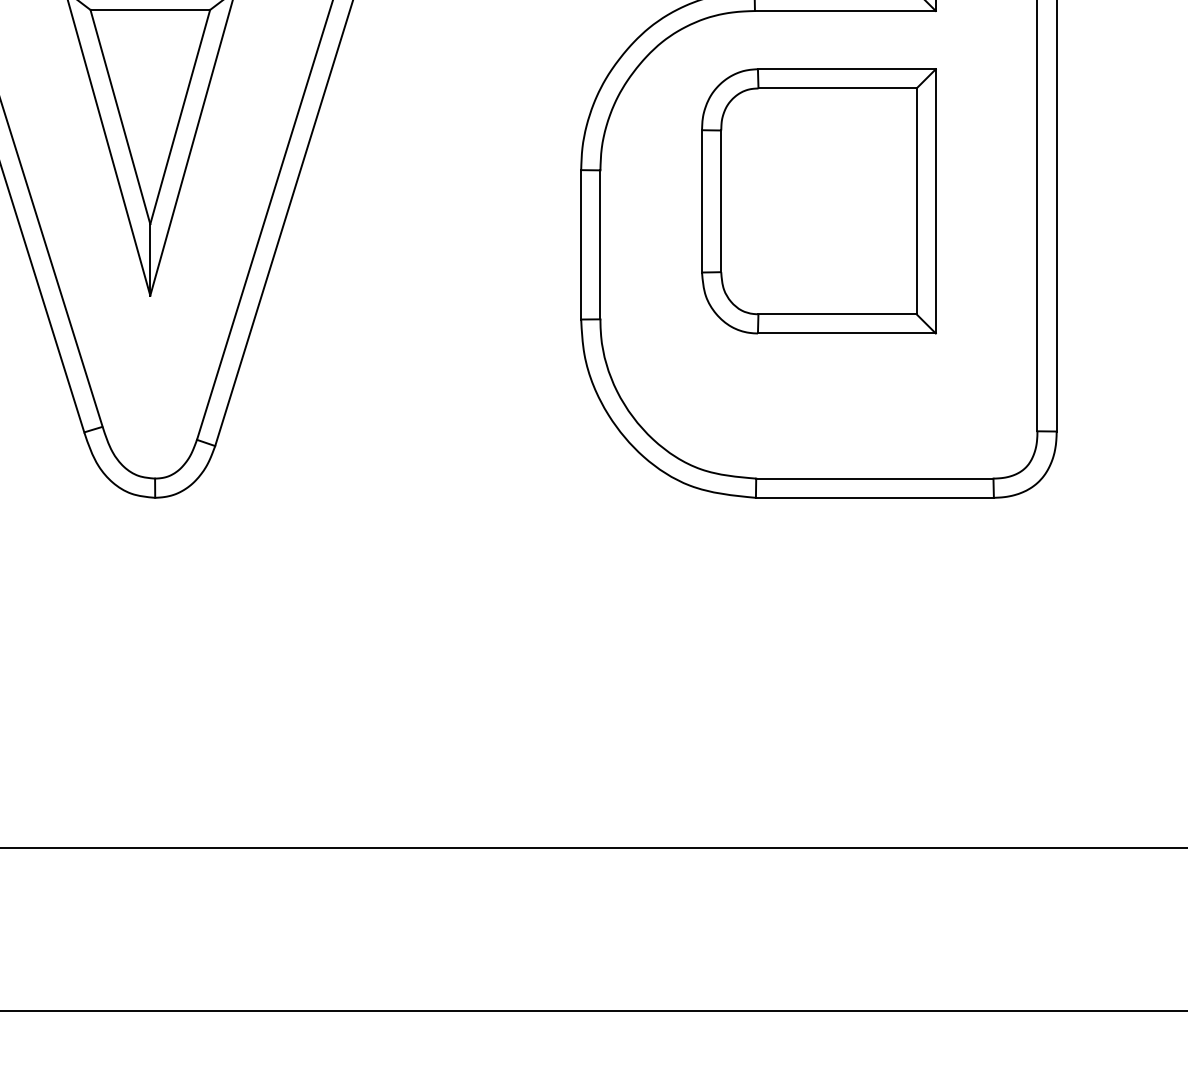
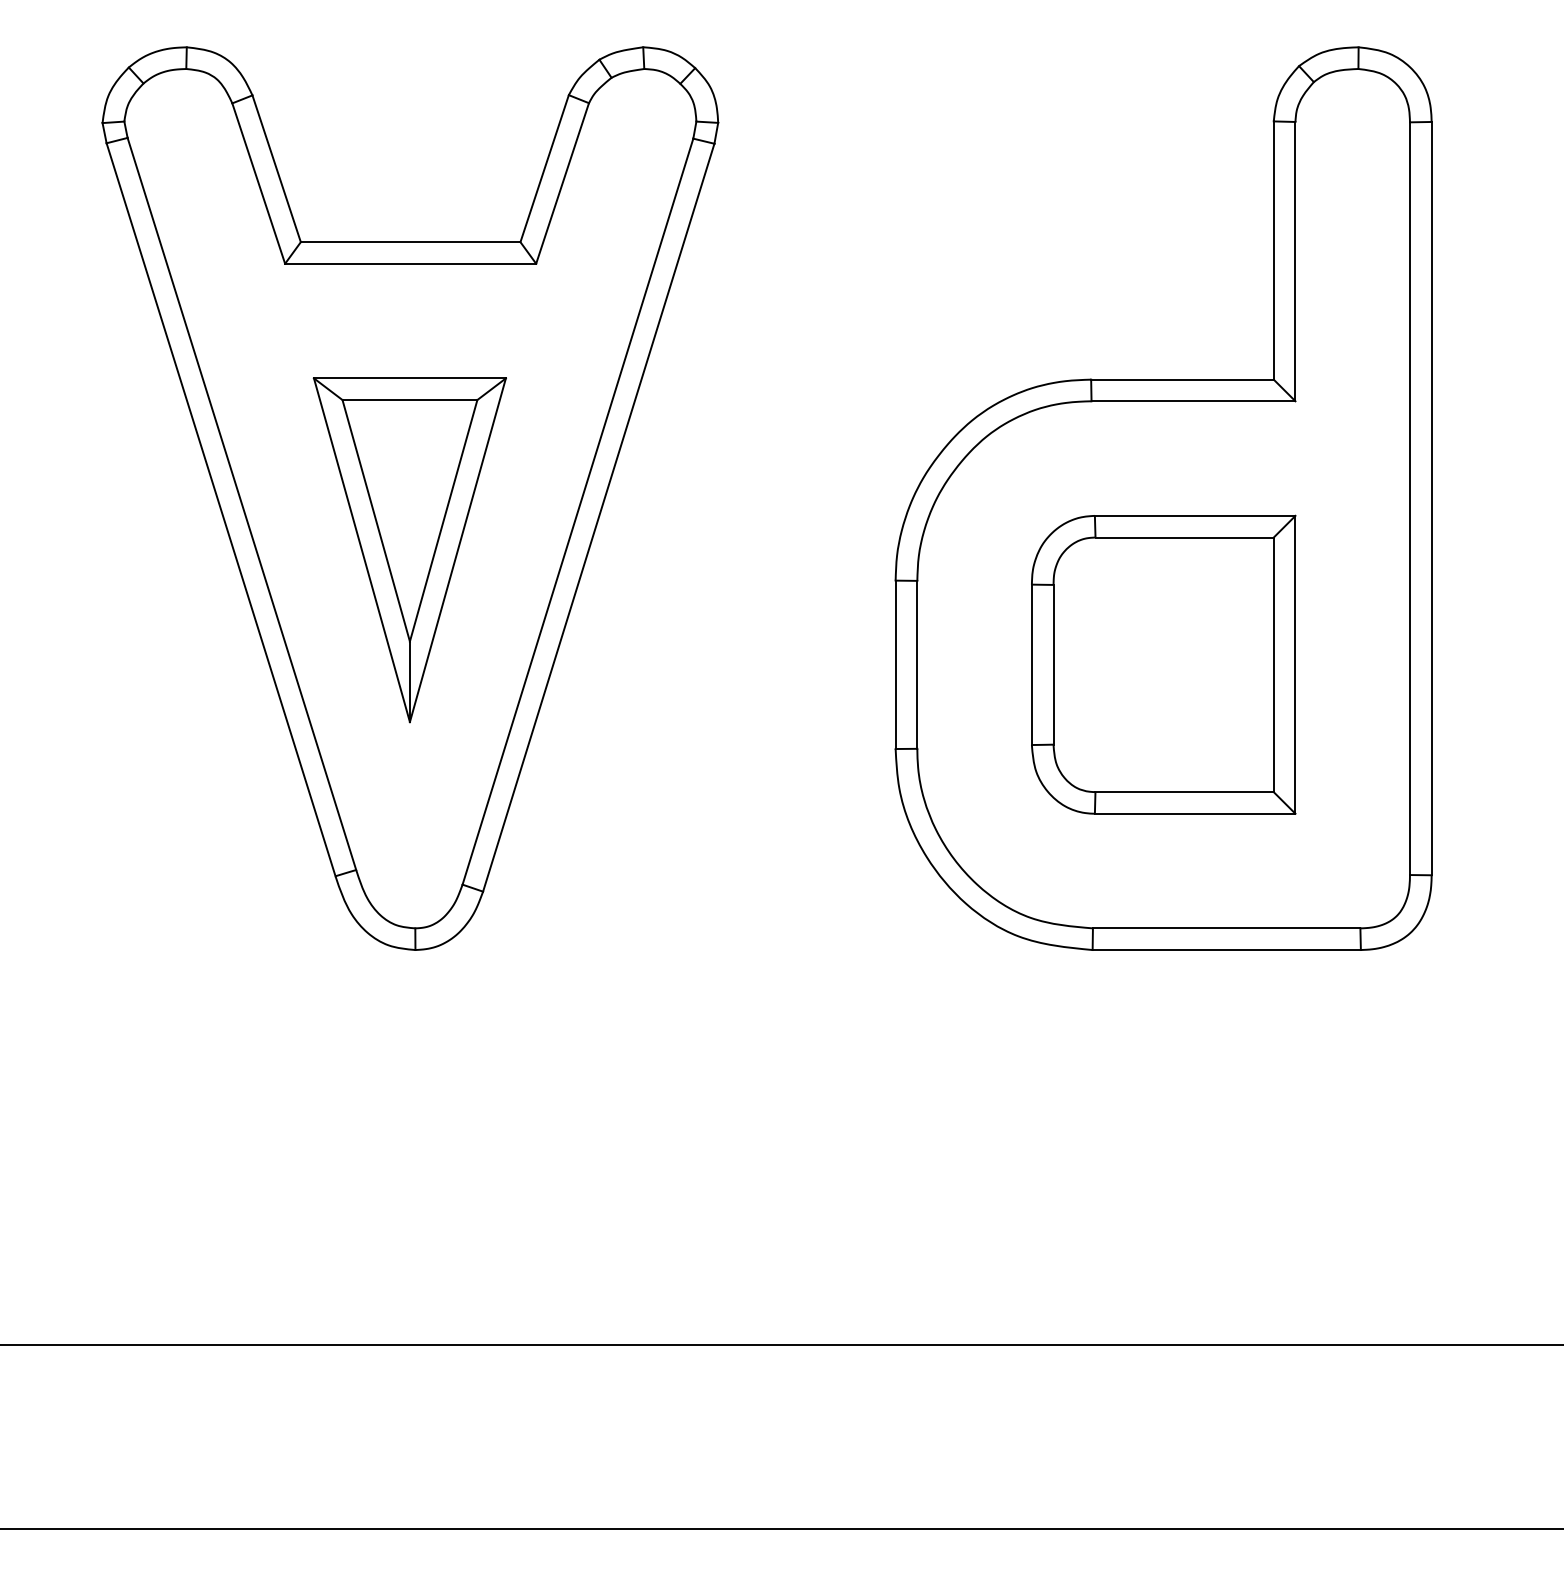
part: (818, 201) -> (1163, 664), moved

